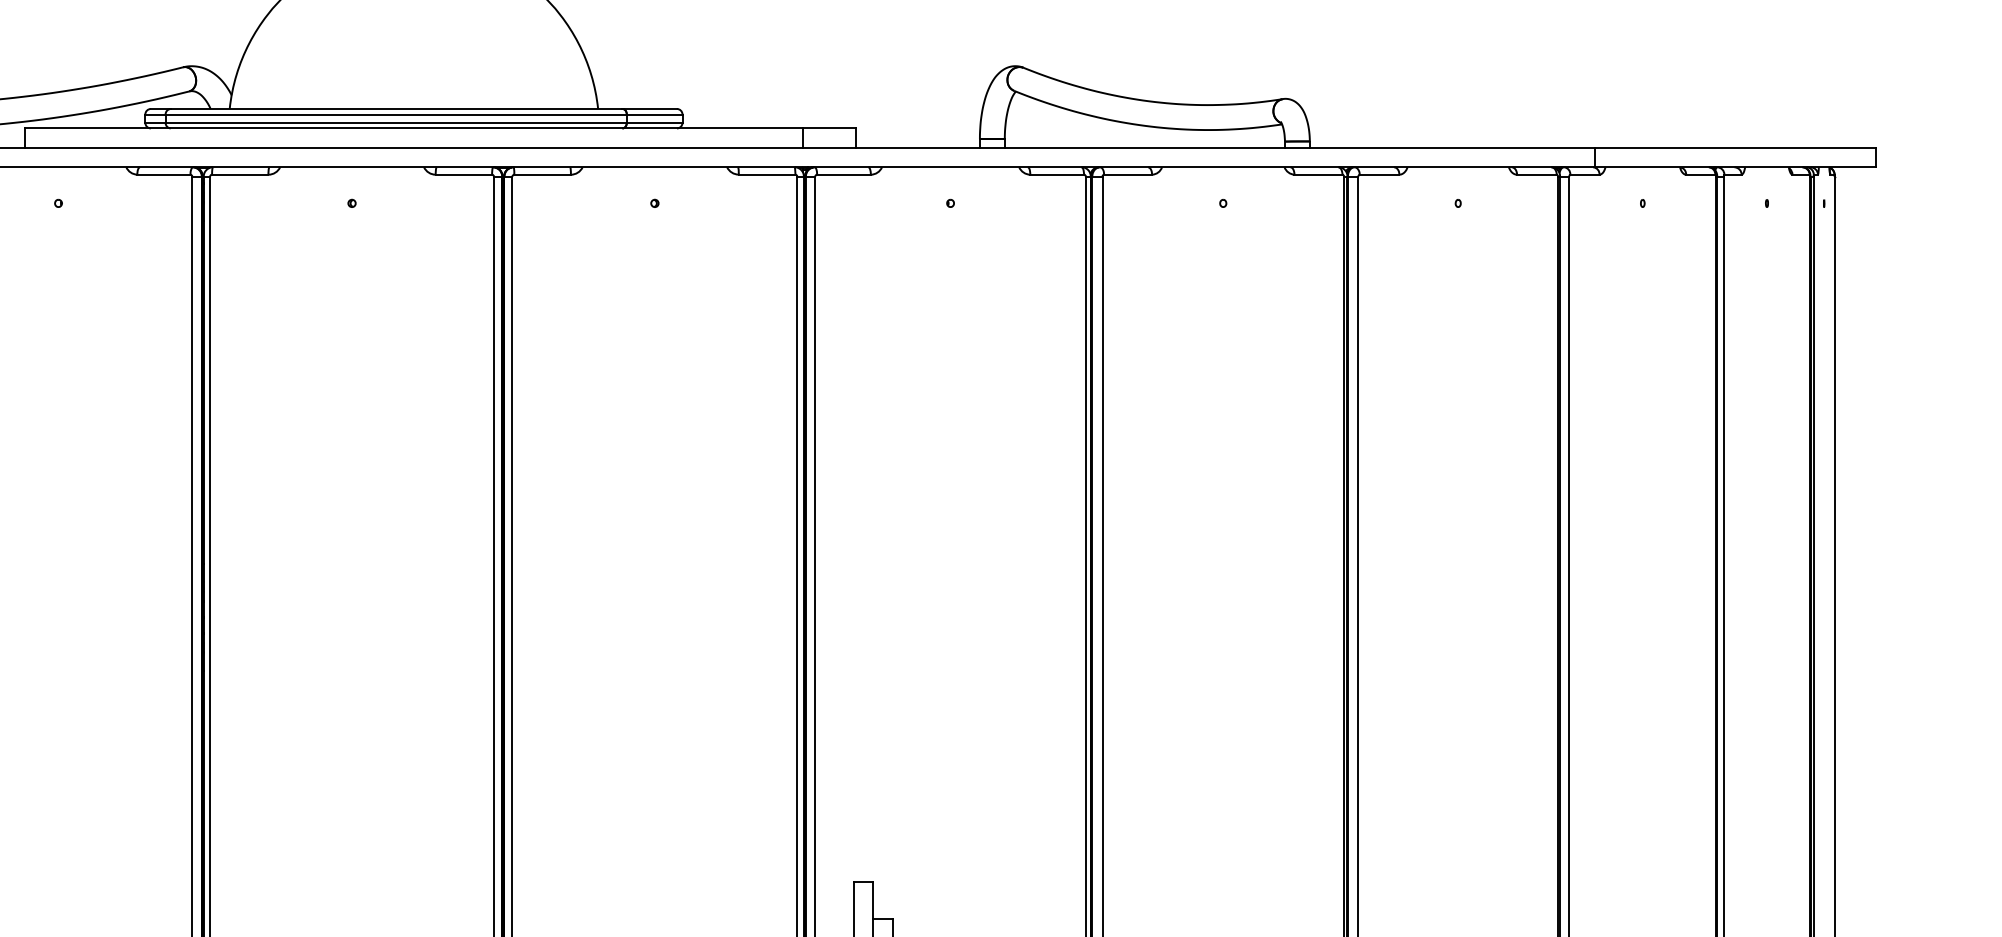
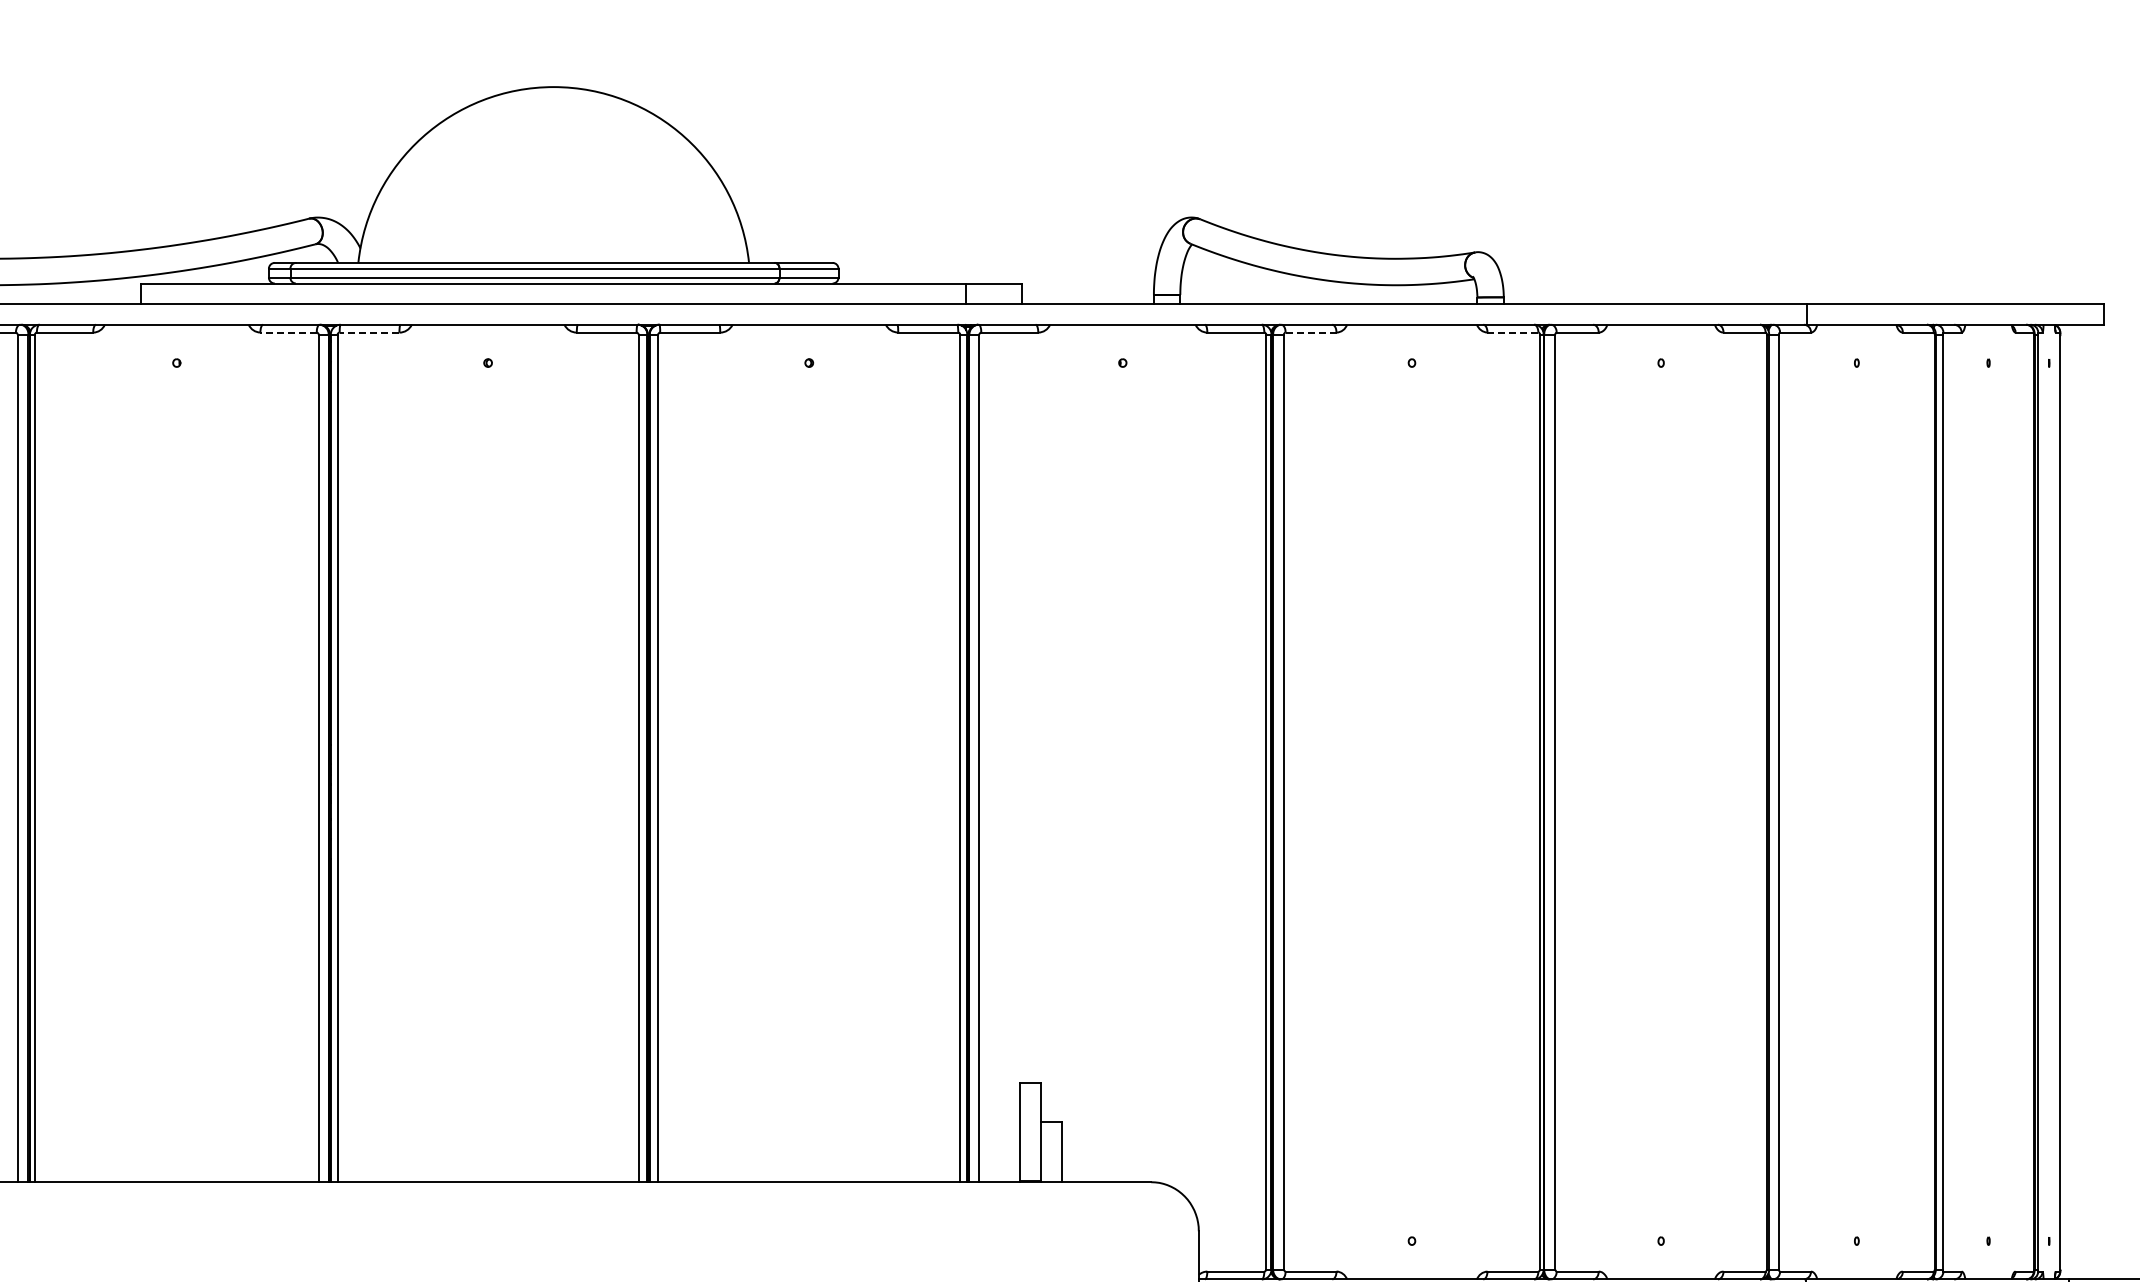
line: (163, 174) -> (288, 332), solid -> dashed
line: (240, 174) -> (369, 332), solid -> dashed
line: (1127, 174) -> (1310, 332), solid -> dashed
line: (1318, 174) -> (1512, 332), solid -> dashed

